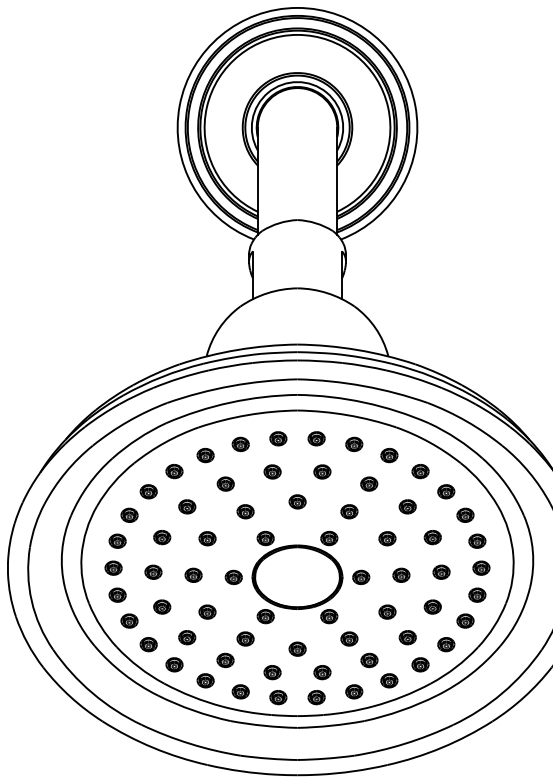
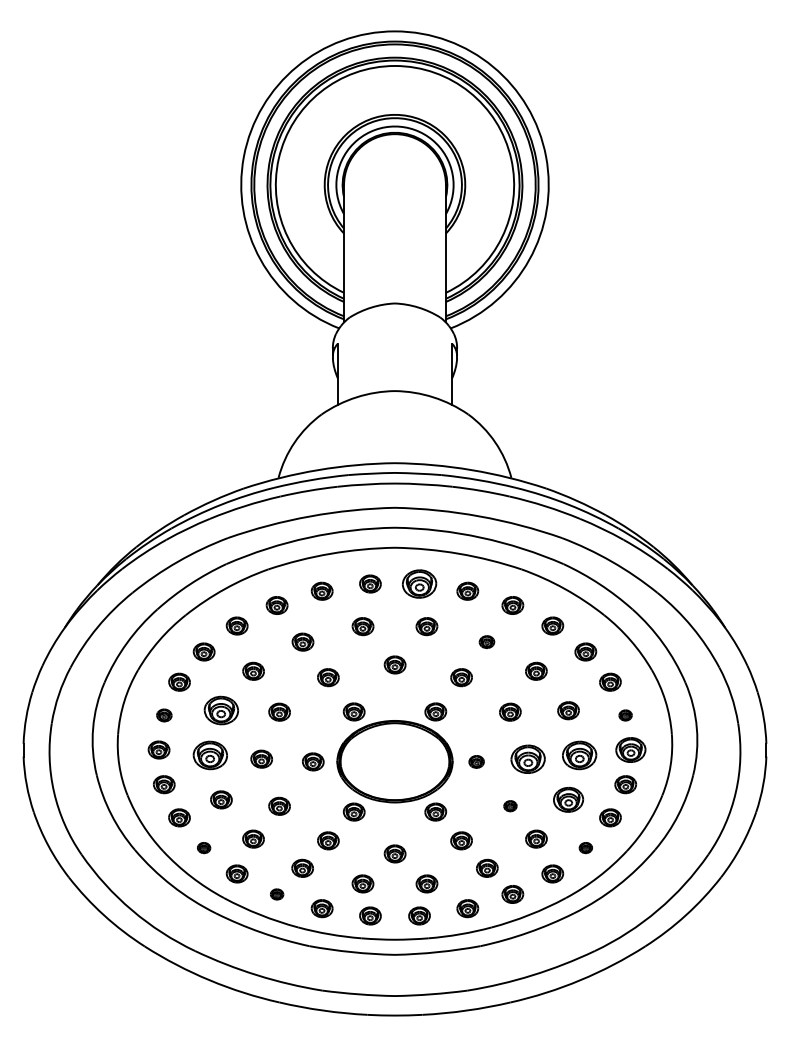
part: (316, 438) -> (419, 583), size x1.6
part: (368, 483) -> (486, 641), size x0.7
part: (162, 537) -> (221, 710), size x1.6
part: (117, 541) -> (164, 715), size x0.7
part: (477, 541) -> (625, 715), size x0.6
part: (481, 567) -> (630, 749), size x1.4
part: (152, 571) -> (209, 754), size x1.6
part: (441, 571) -> (579, 754), size x1.6
part: (401, 574) -> (528, 758), size x1.6
part: (361, 577) -> (476, 761), size x0.7
part: (432, 606) -> (568, 799), size x1.4
part: (387, 611) -> (510, 805), size x0.6
part: (148, 644) -> (203, 847), size x0.6
part: (446, 644) -> (585, 847), size x0.6
part: (205, 680) -> (276, 894), size x0.6

